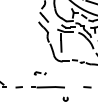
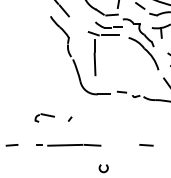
part: (40, 73) -> (53, 118), size x1.67

